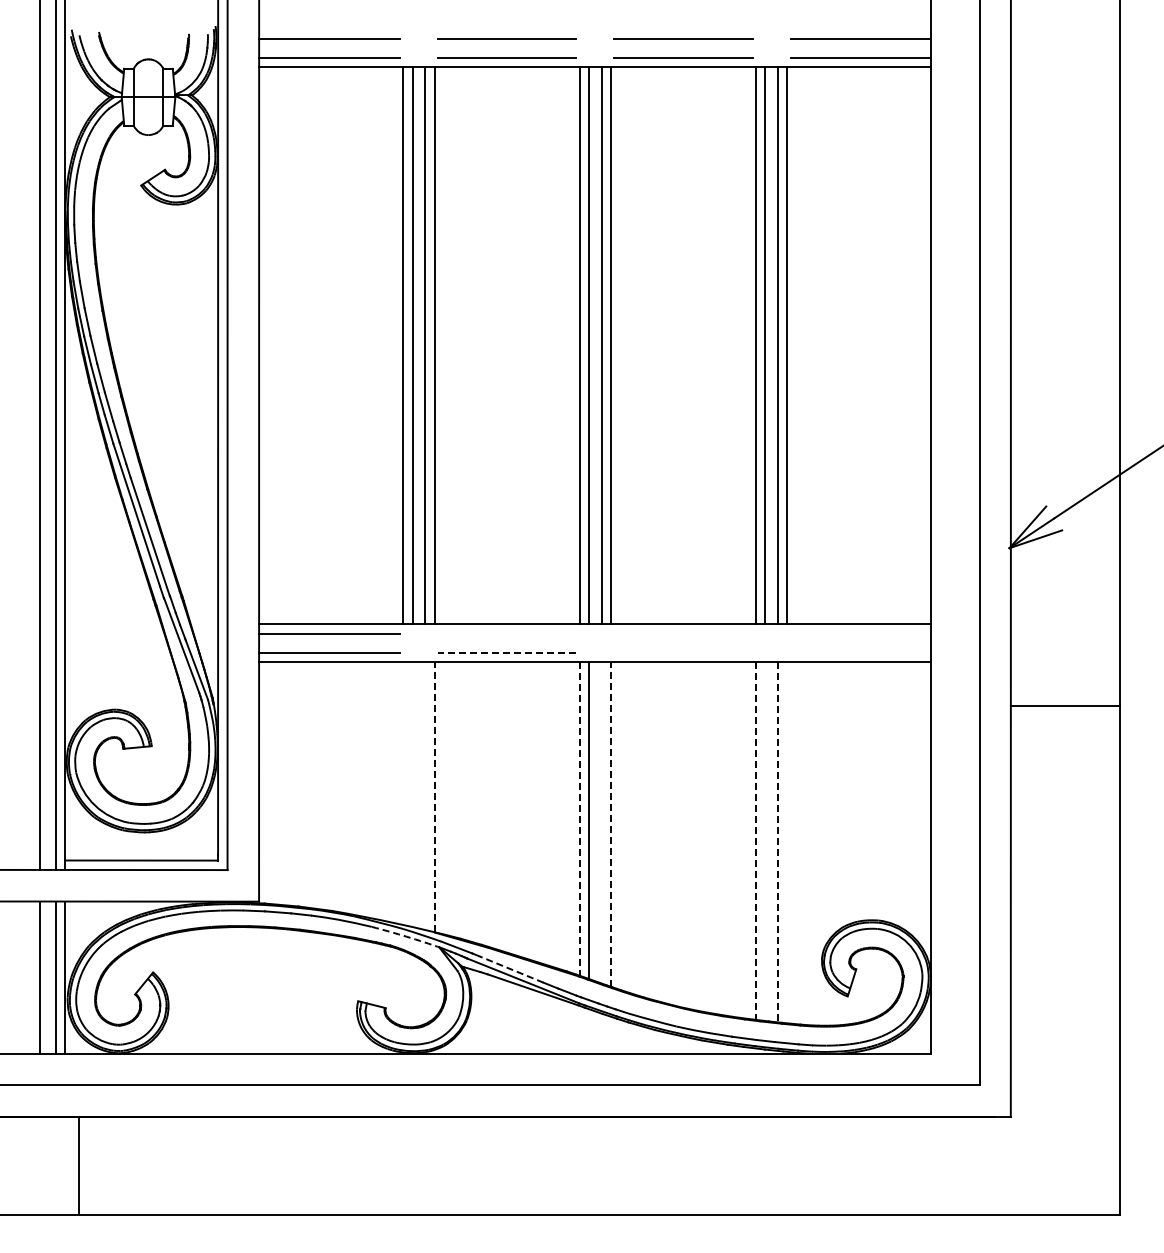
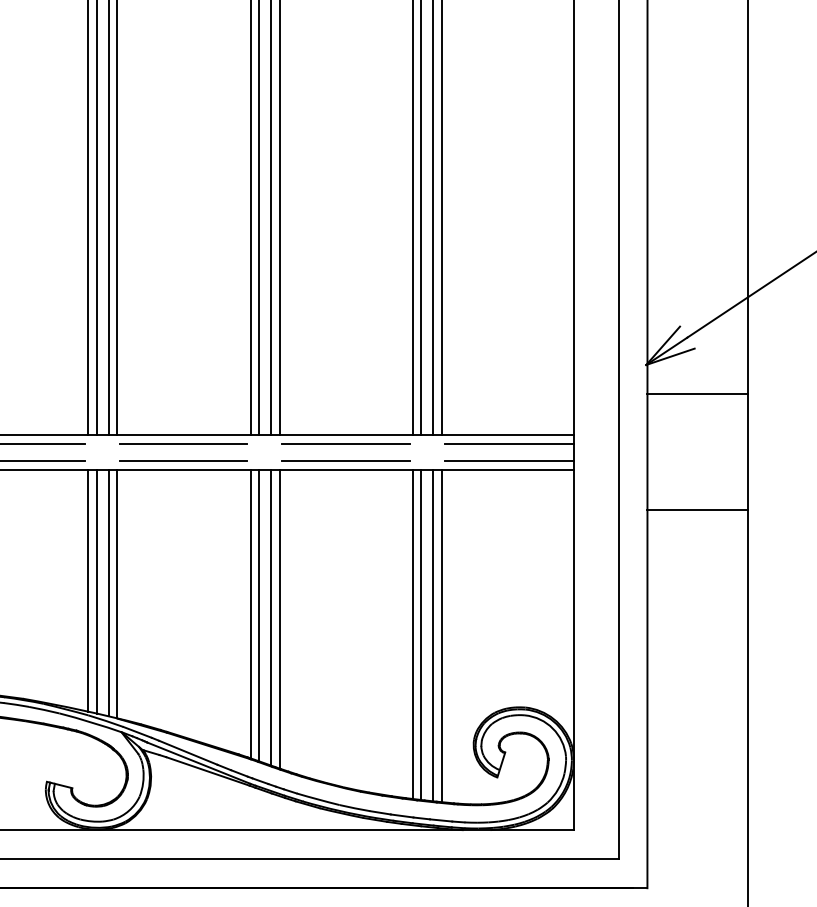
line: (1065, 579) -> (697, 393), added
line: (506, 633) -> (183, 443), added
line: (682, 633) -> (345, 443), added
line: (860, 633) -> (509, 443), added
line: (506, 652) -> (183, 460), dashed -> solid
line: (682, 652) -> (345, 460), added
line: (860, 652) -> (509, 460), added
line: (403, 793) -> (88, 590), added
line: (412, 794) -> (96, 591), added
line: (425, 796) -> (108, 593), added
line: (434, 796) -> (117, 593), dashed -> solid
line: (579, 818) -> (250, 613), dashed -> solid
line: (601, 822) -> (270, 617), added
line: (611, 823) -> (280, 618), dashed -> solid
line: (755, 840) -> (412, 633), dashed -> solid
line: (765, 841) -> (421, 634), added
line: (777, 842) -> (432, 635), dashed -> solid
line: (787, 842) -> (441, 635), added
arc: (407, 936) -> (92, 722), dashed -> solid
line: (511, 969) -> (188, 752), dashed -> solid

